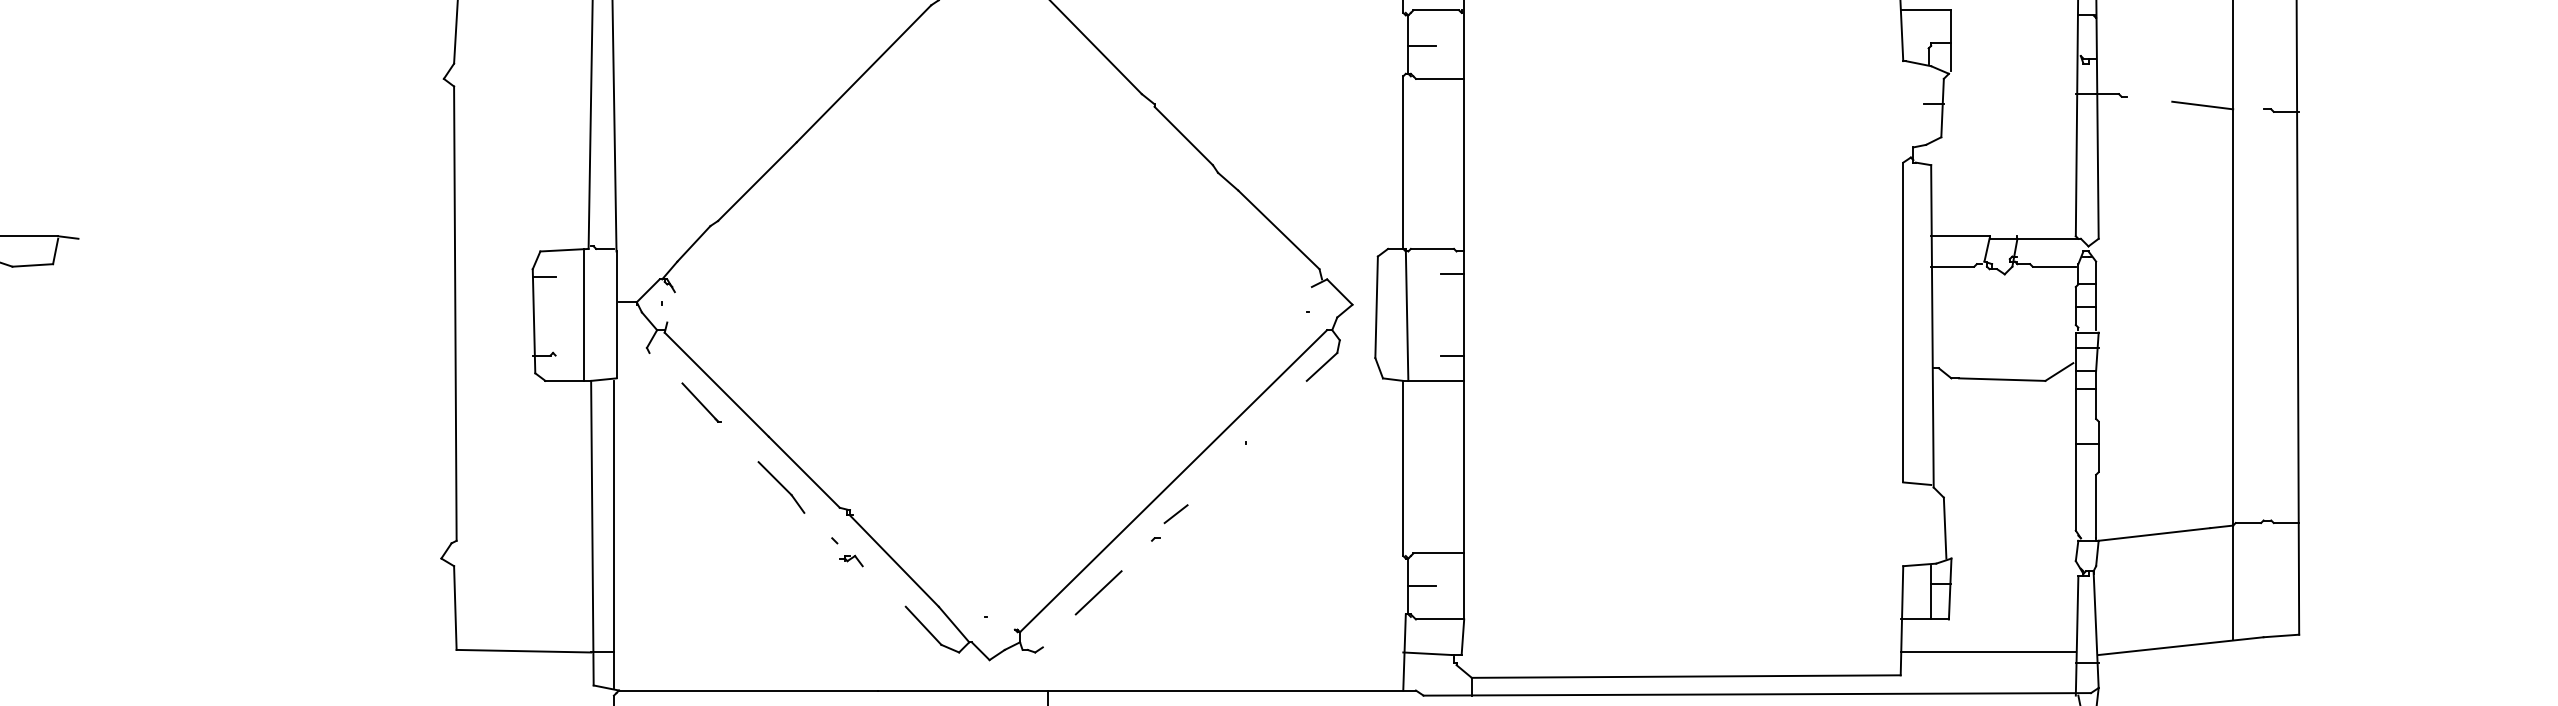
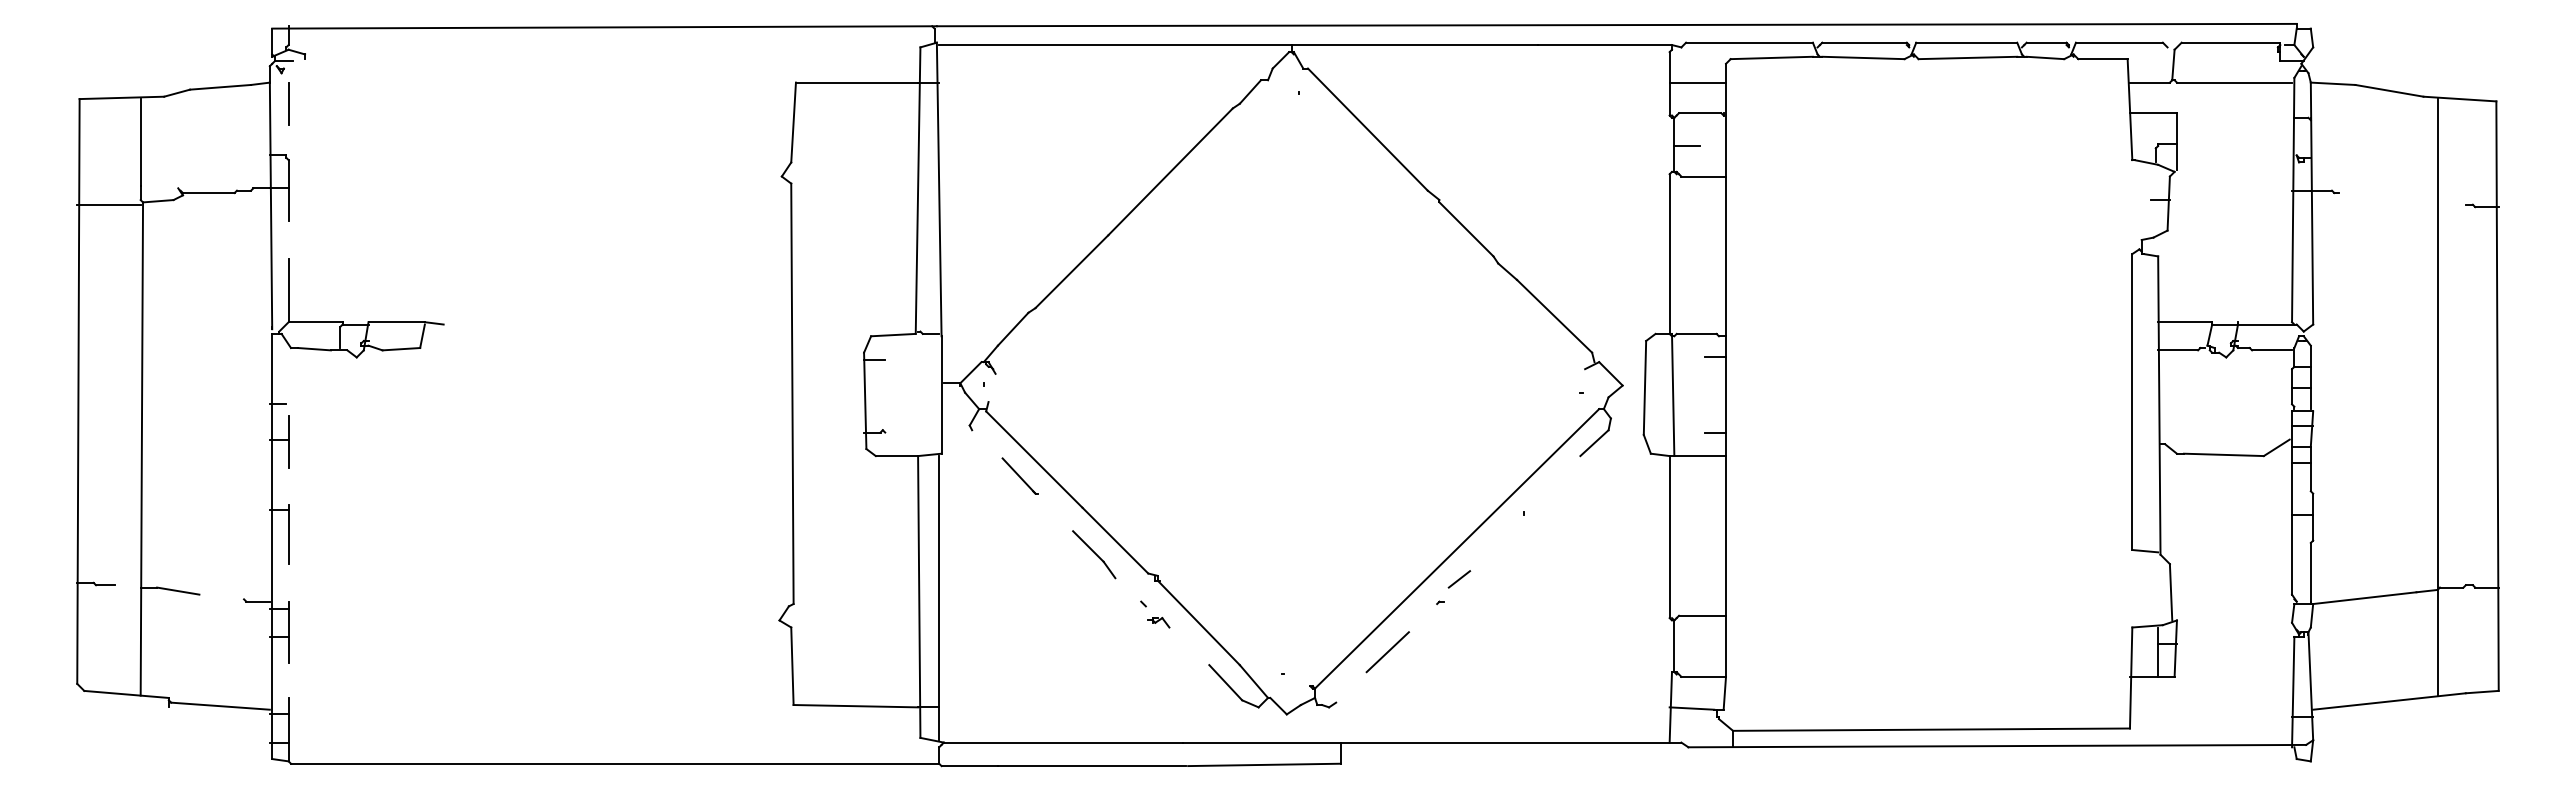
line: (2202, 104) -> (2409, 200), removed
line: (584, 314) -> (911, 394), removed
line: (1422, 586) -> (1687, 646), removed
line: (1987, 652) -> (2210, 707), removed

